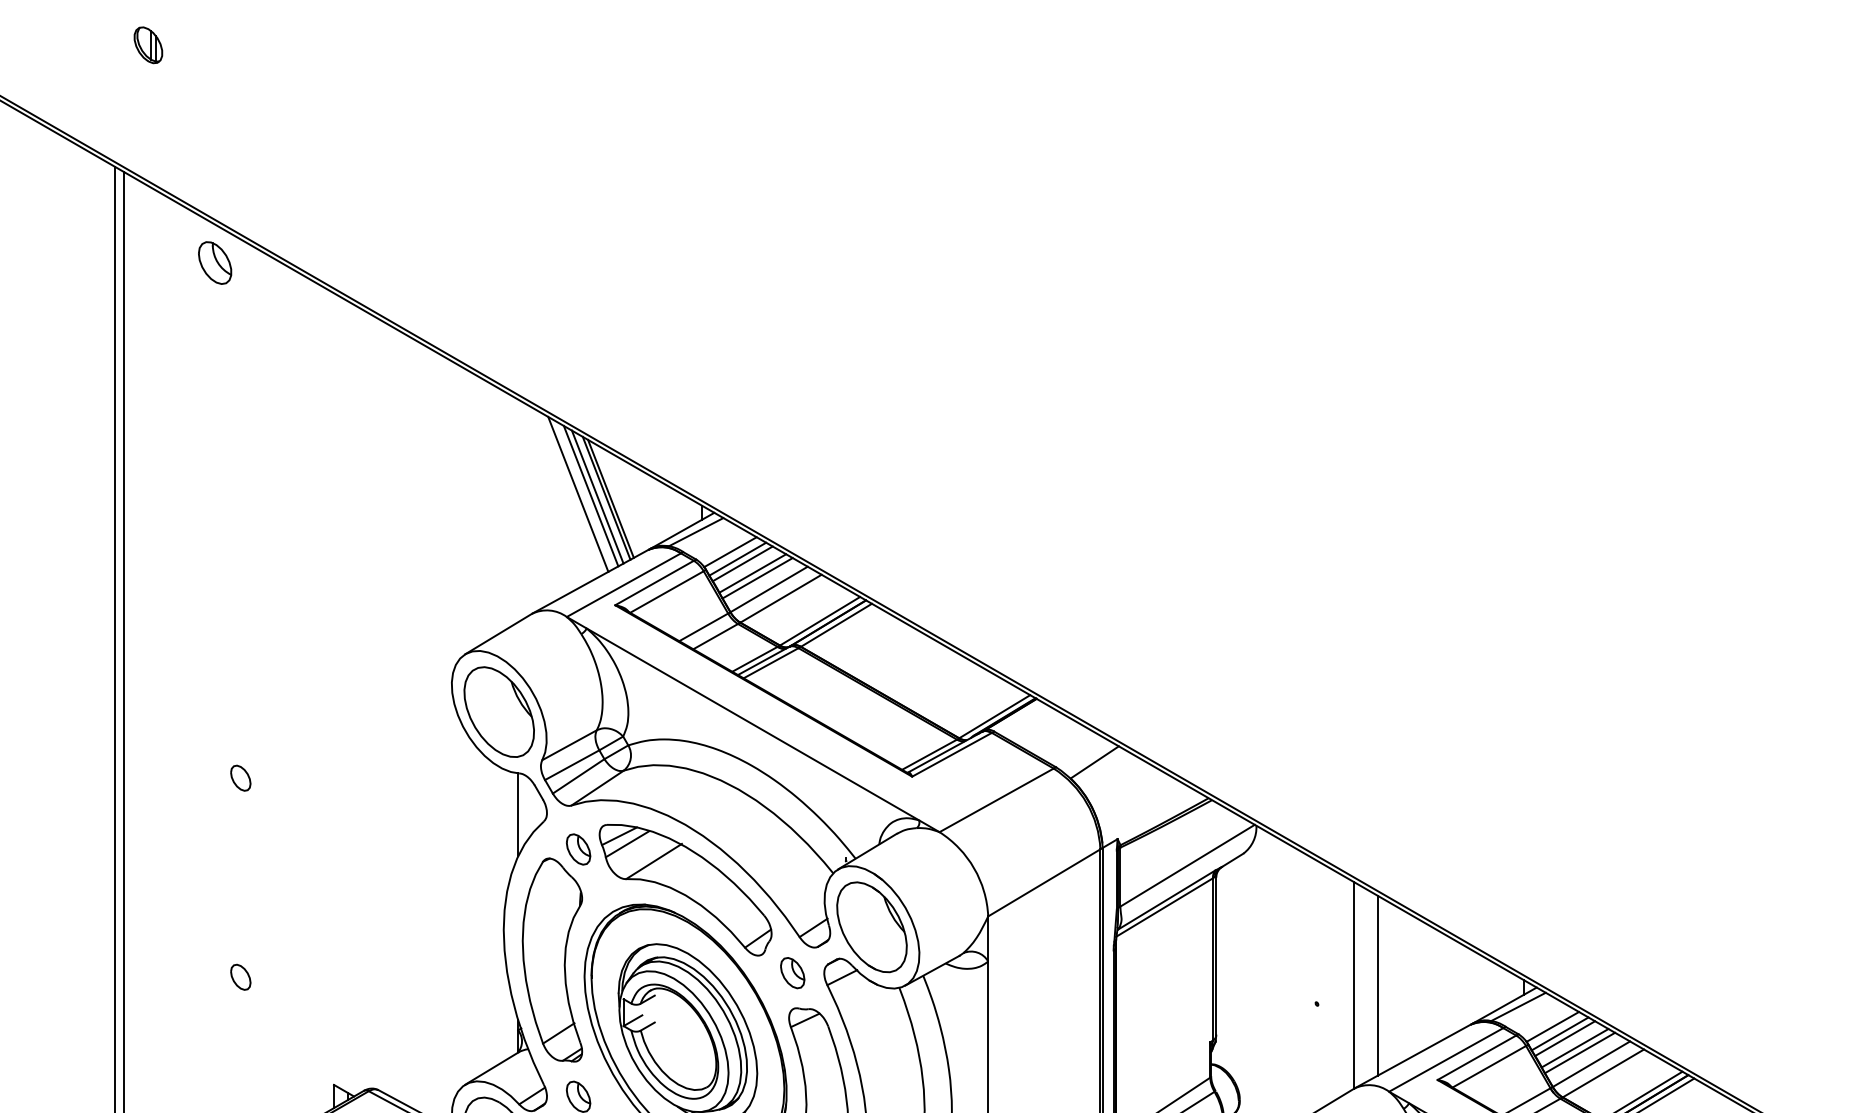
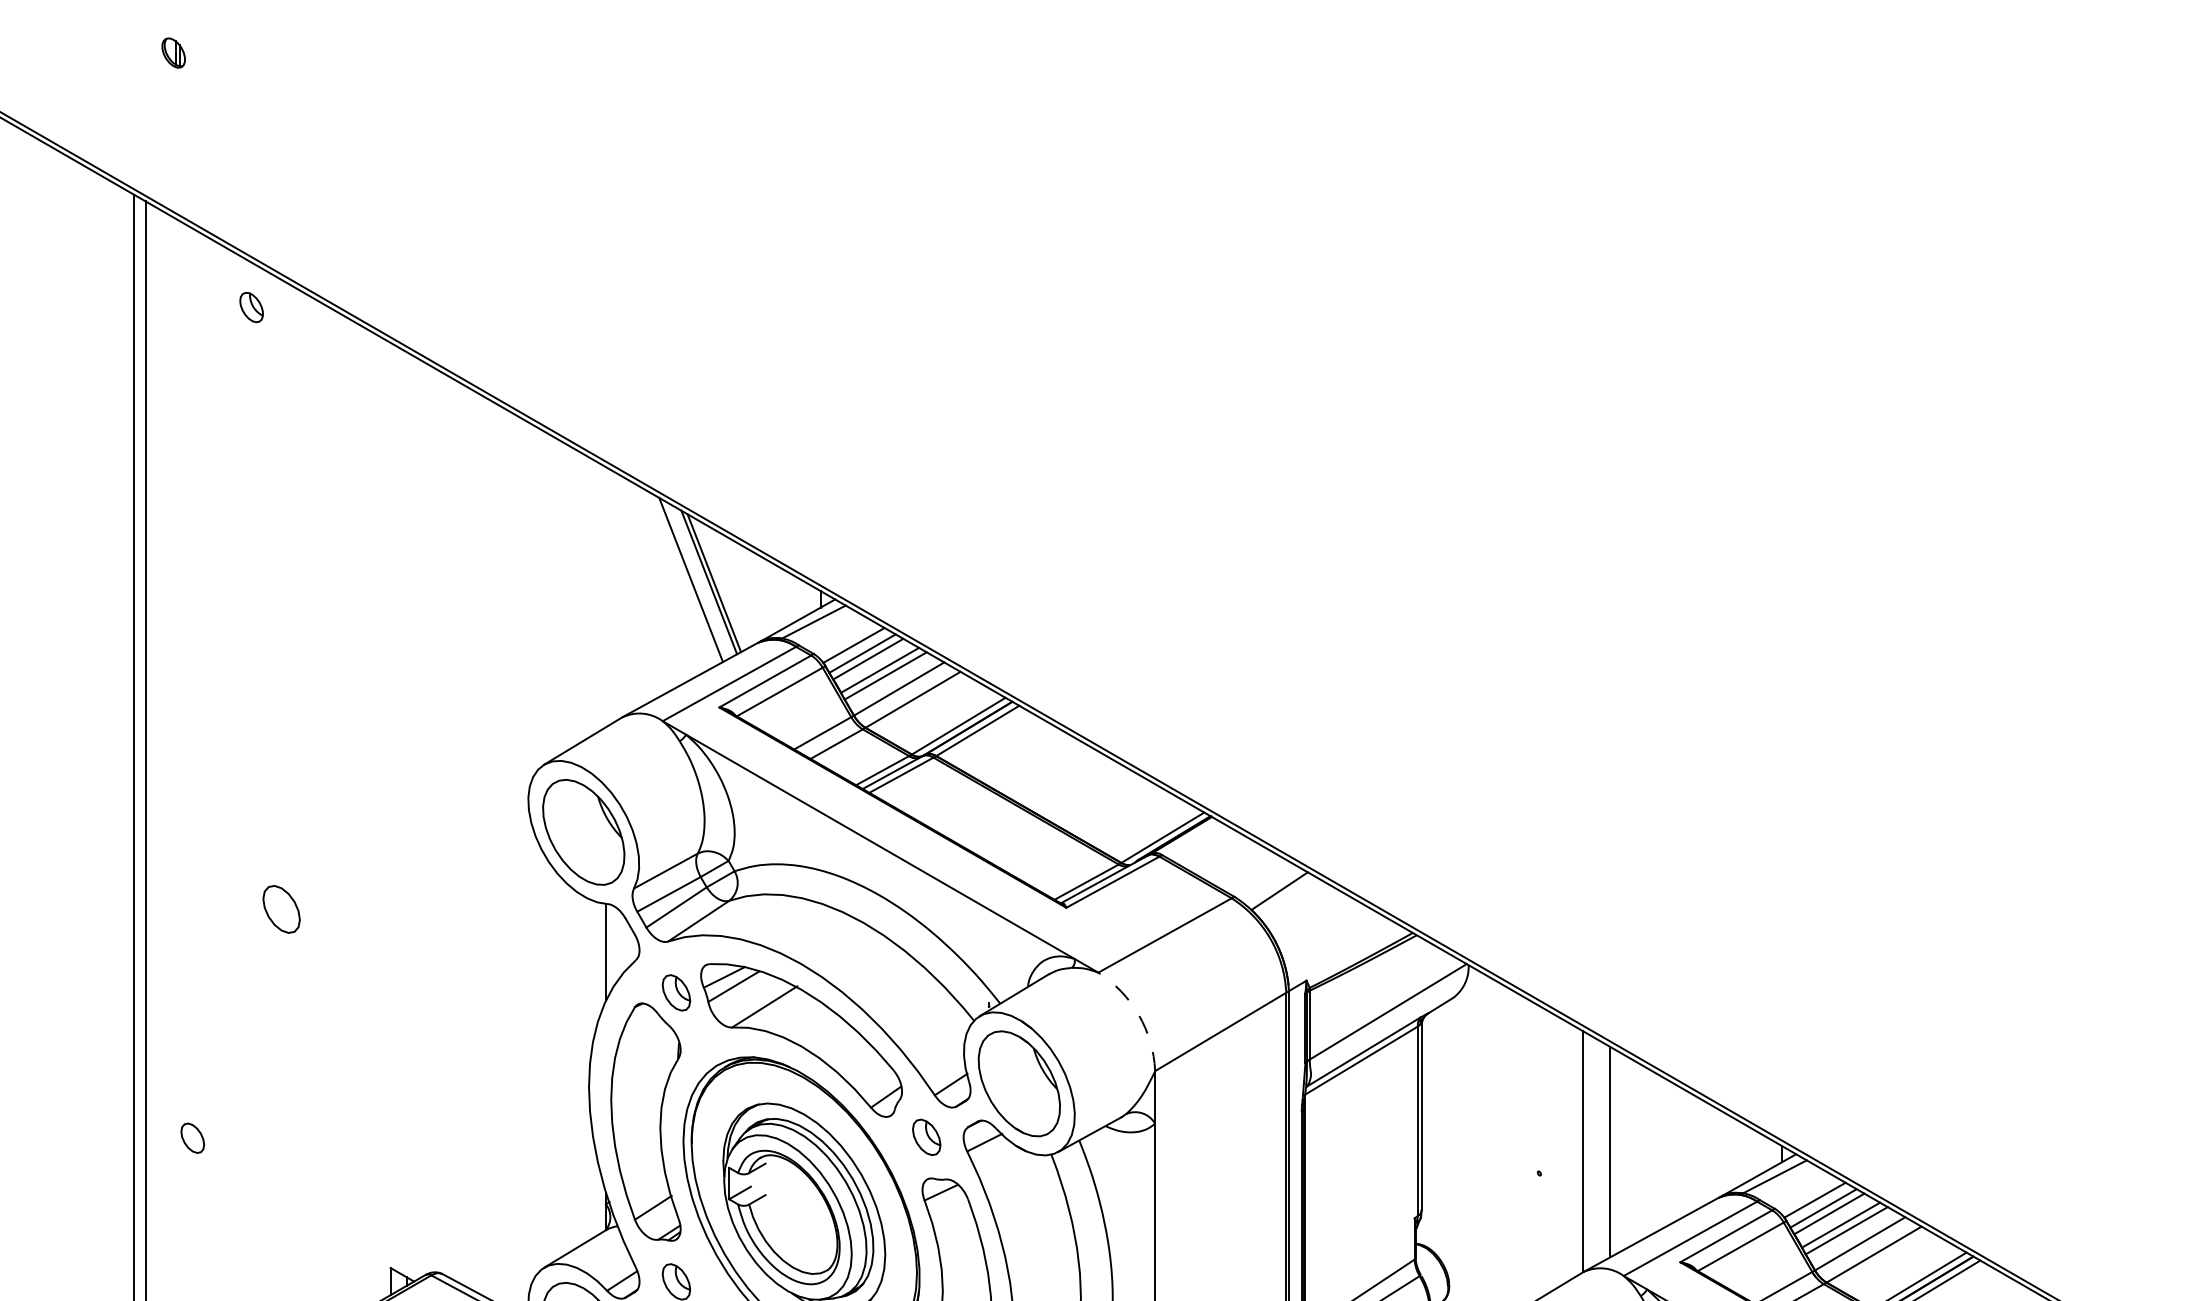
part: (148, 44) -> (173, 52), size x0.7
part: (214, 262) -> (251, 307), size x0.6
line: (578, 494) -> (676, 577), removed
line: (597, 496) -> (698, 580), removed
part: (240, 778) -> (281, 909), size x1.6
arc: (973, 867) -> (1138, 1014), solid -> dashed
part: (240, 976) -> (192, 1137), moved

